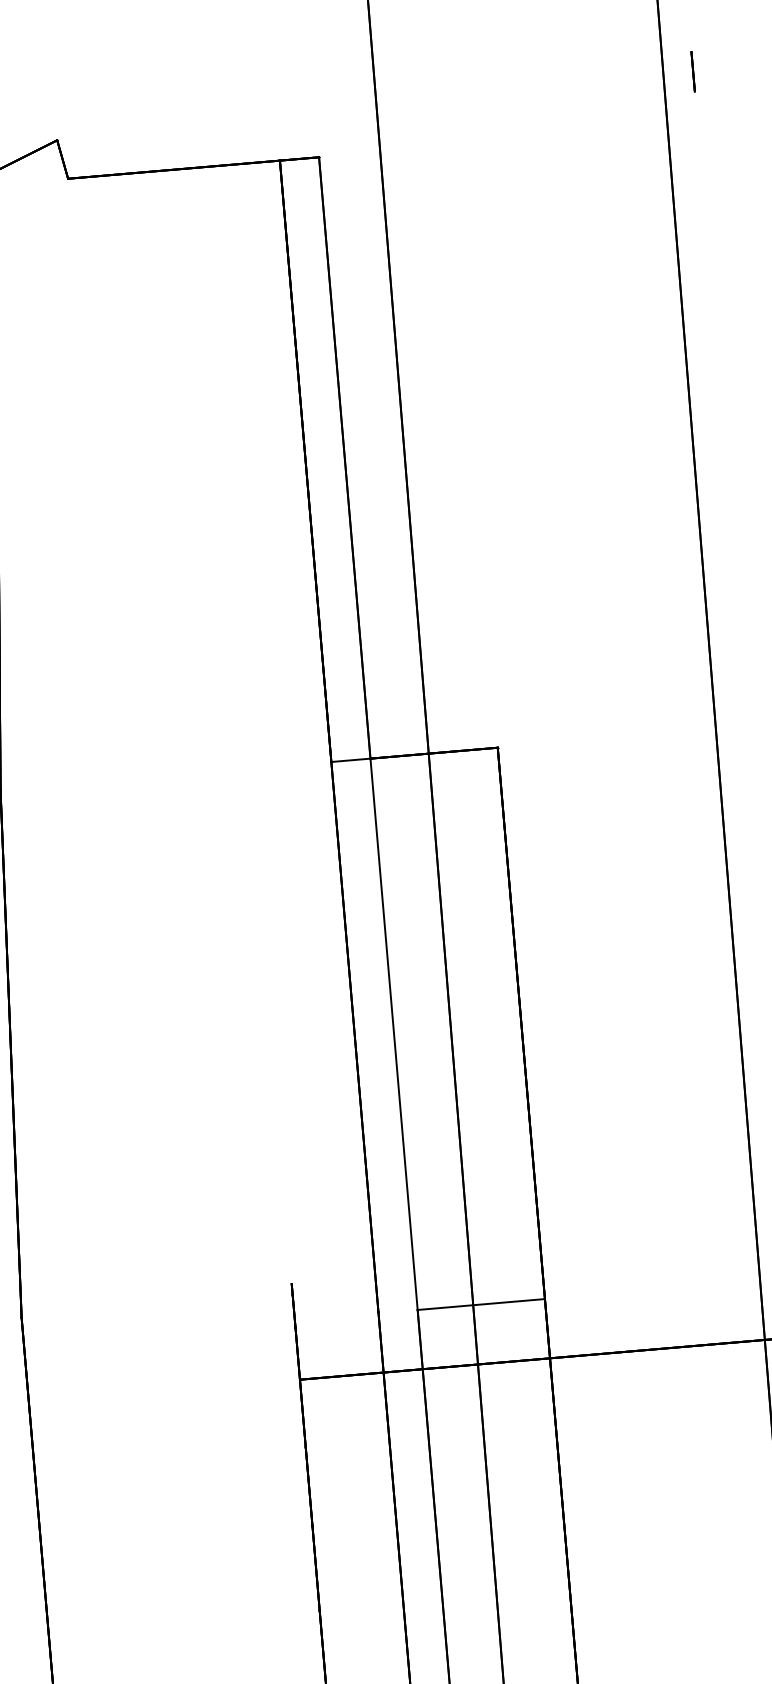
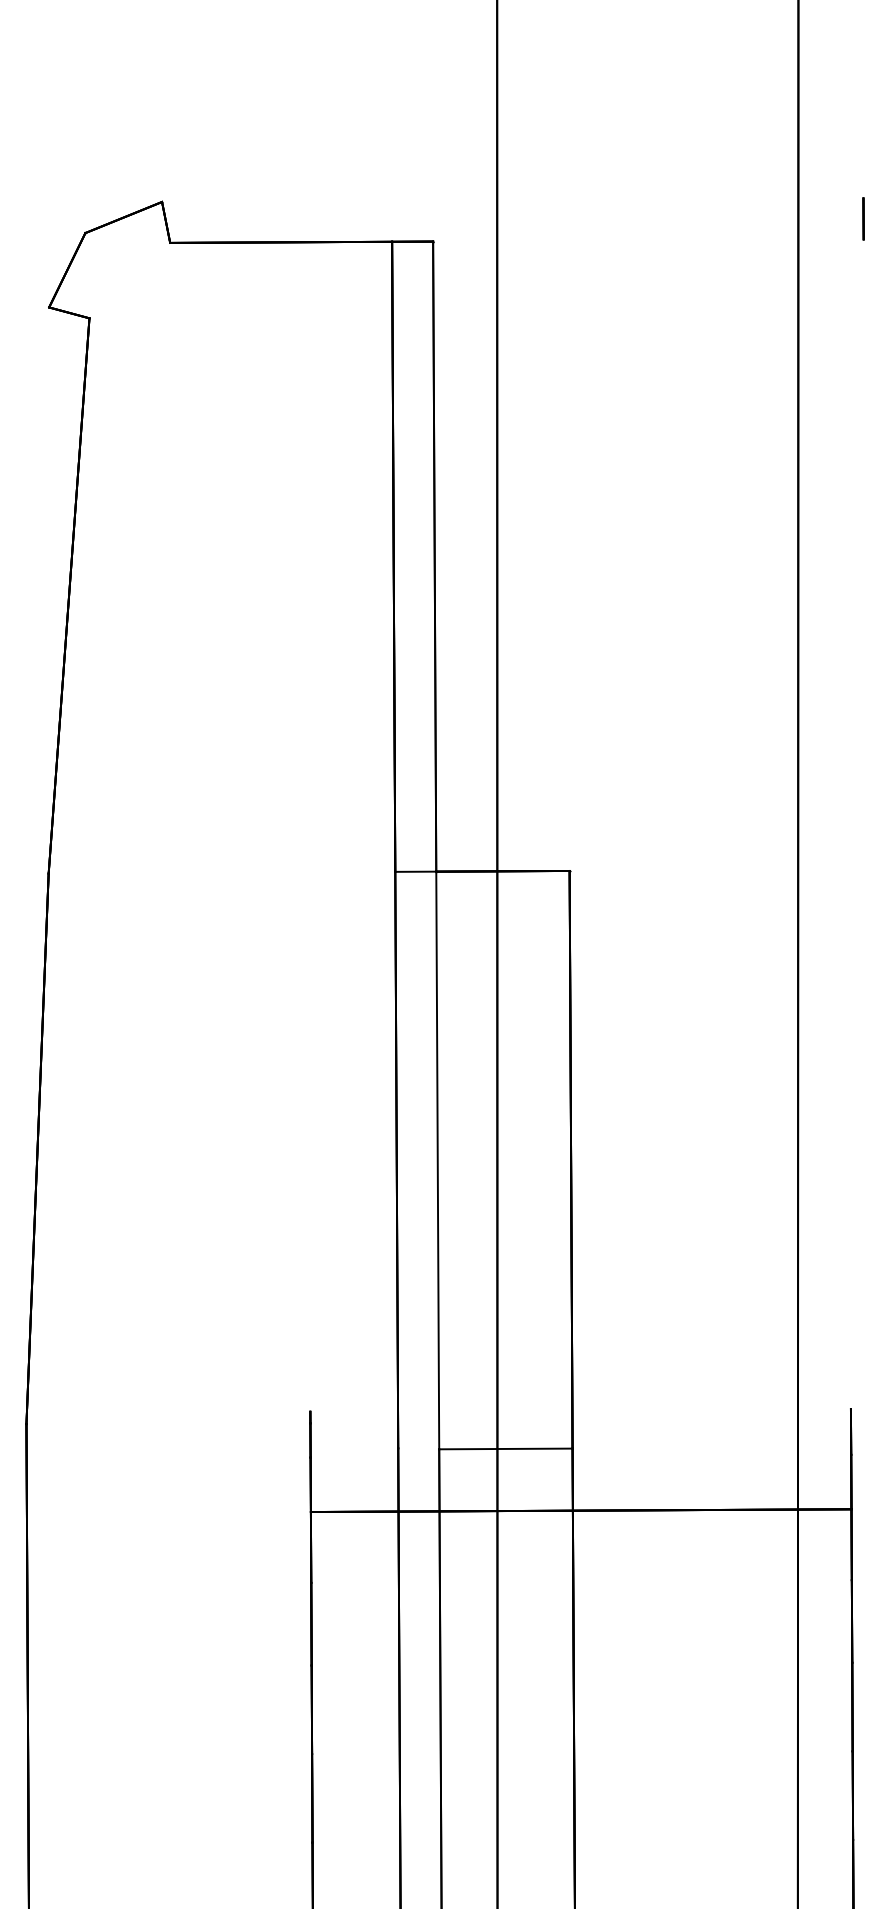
line: (693, 71) -> (863, 218), moved

